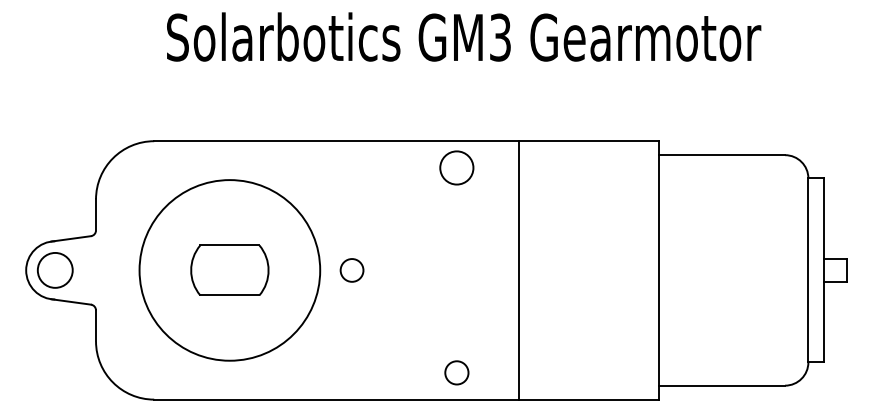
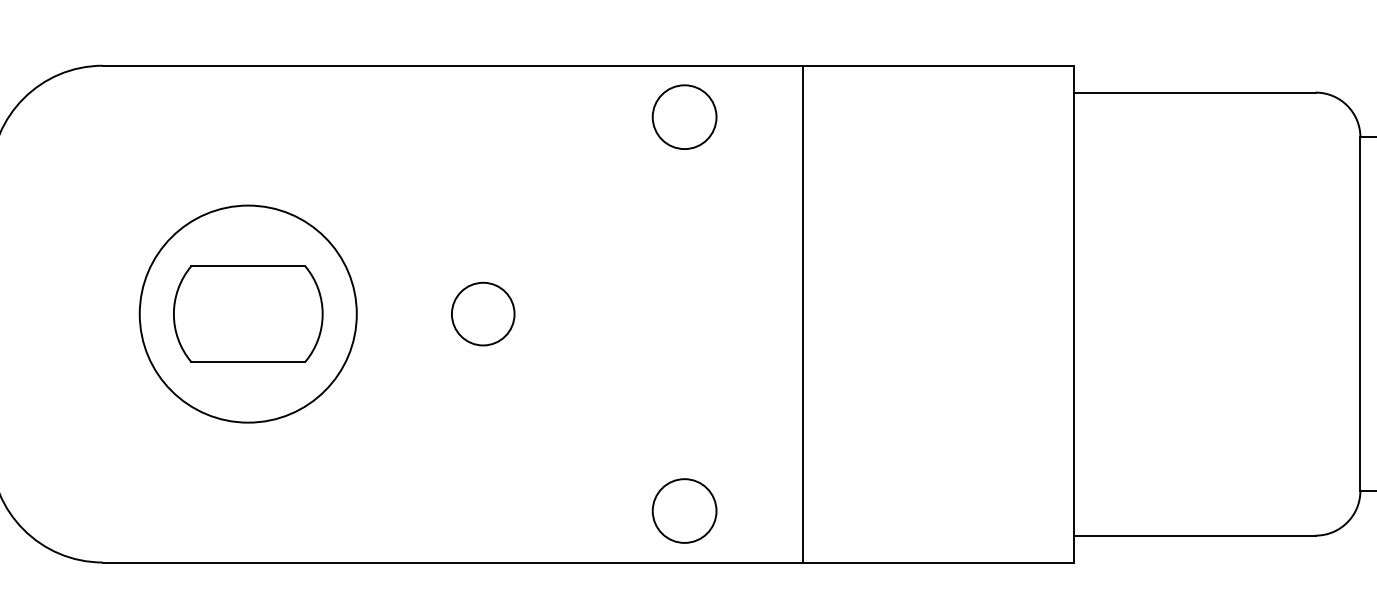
circle: (229, 269) -> (247, 312), size x0.62
circle: (351, 270) -> (482, 314), size x1.43
circle: (456, 372) -> (683, 510), size x1.43

